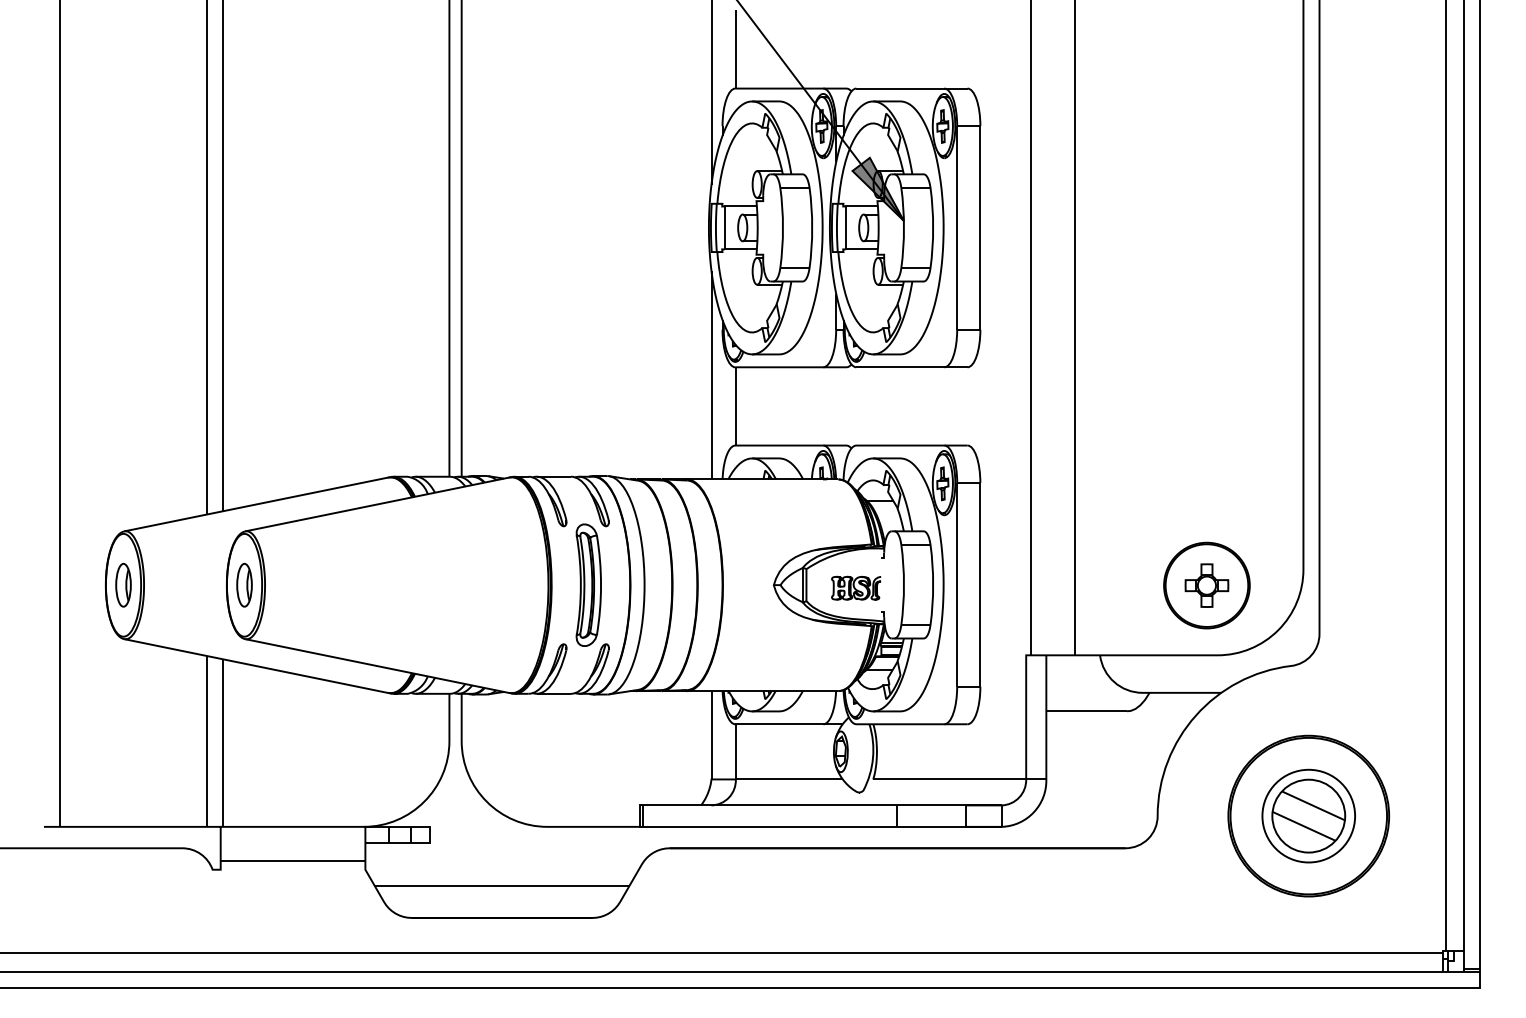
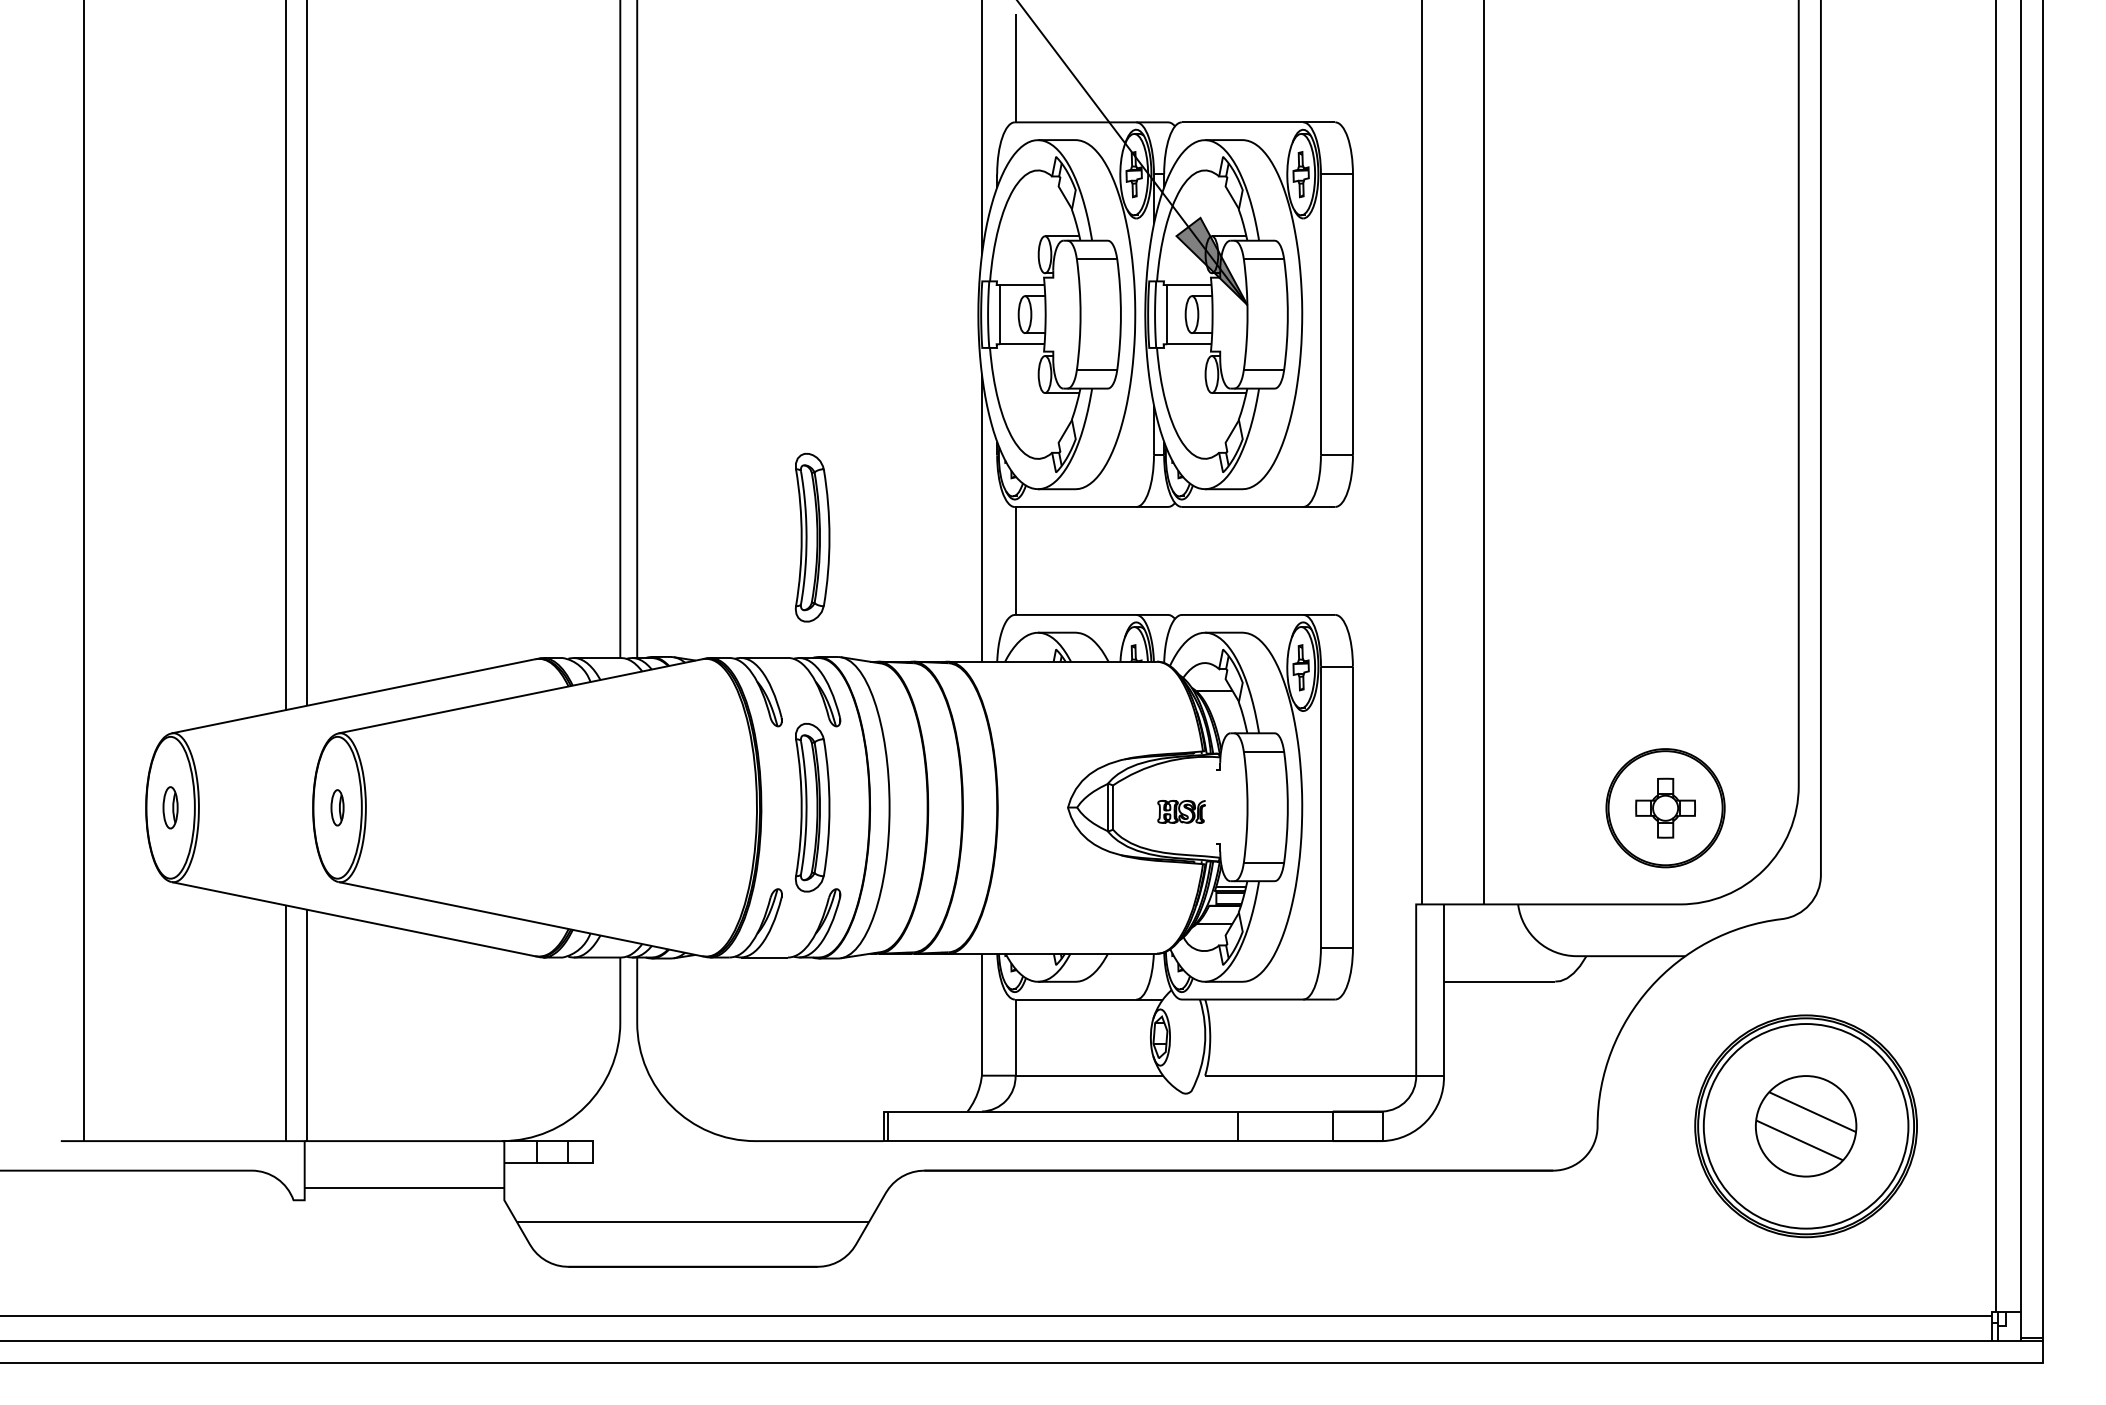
part: (588, 389) -> (812, 537), added
part: (123, 585) -> (170, 807), size x0.7
part: (244, 585) -> (337, 807), size x0.6
part: (856, 587) -> (1181, 811), size x0.7
circle: (1309, 816) -> (1806, 1126), size x1.6

